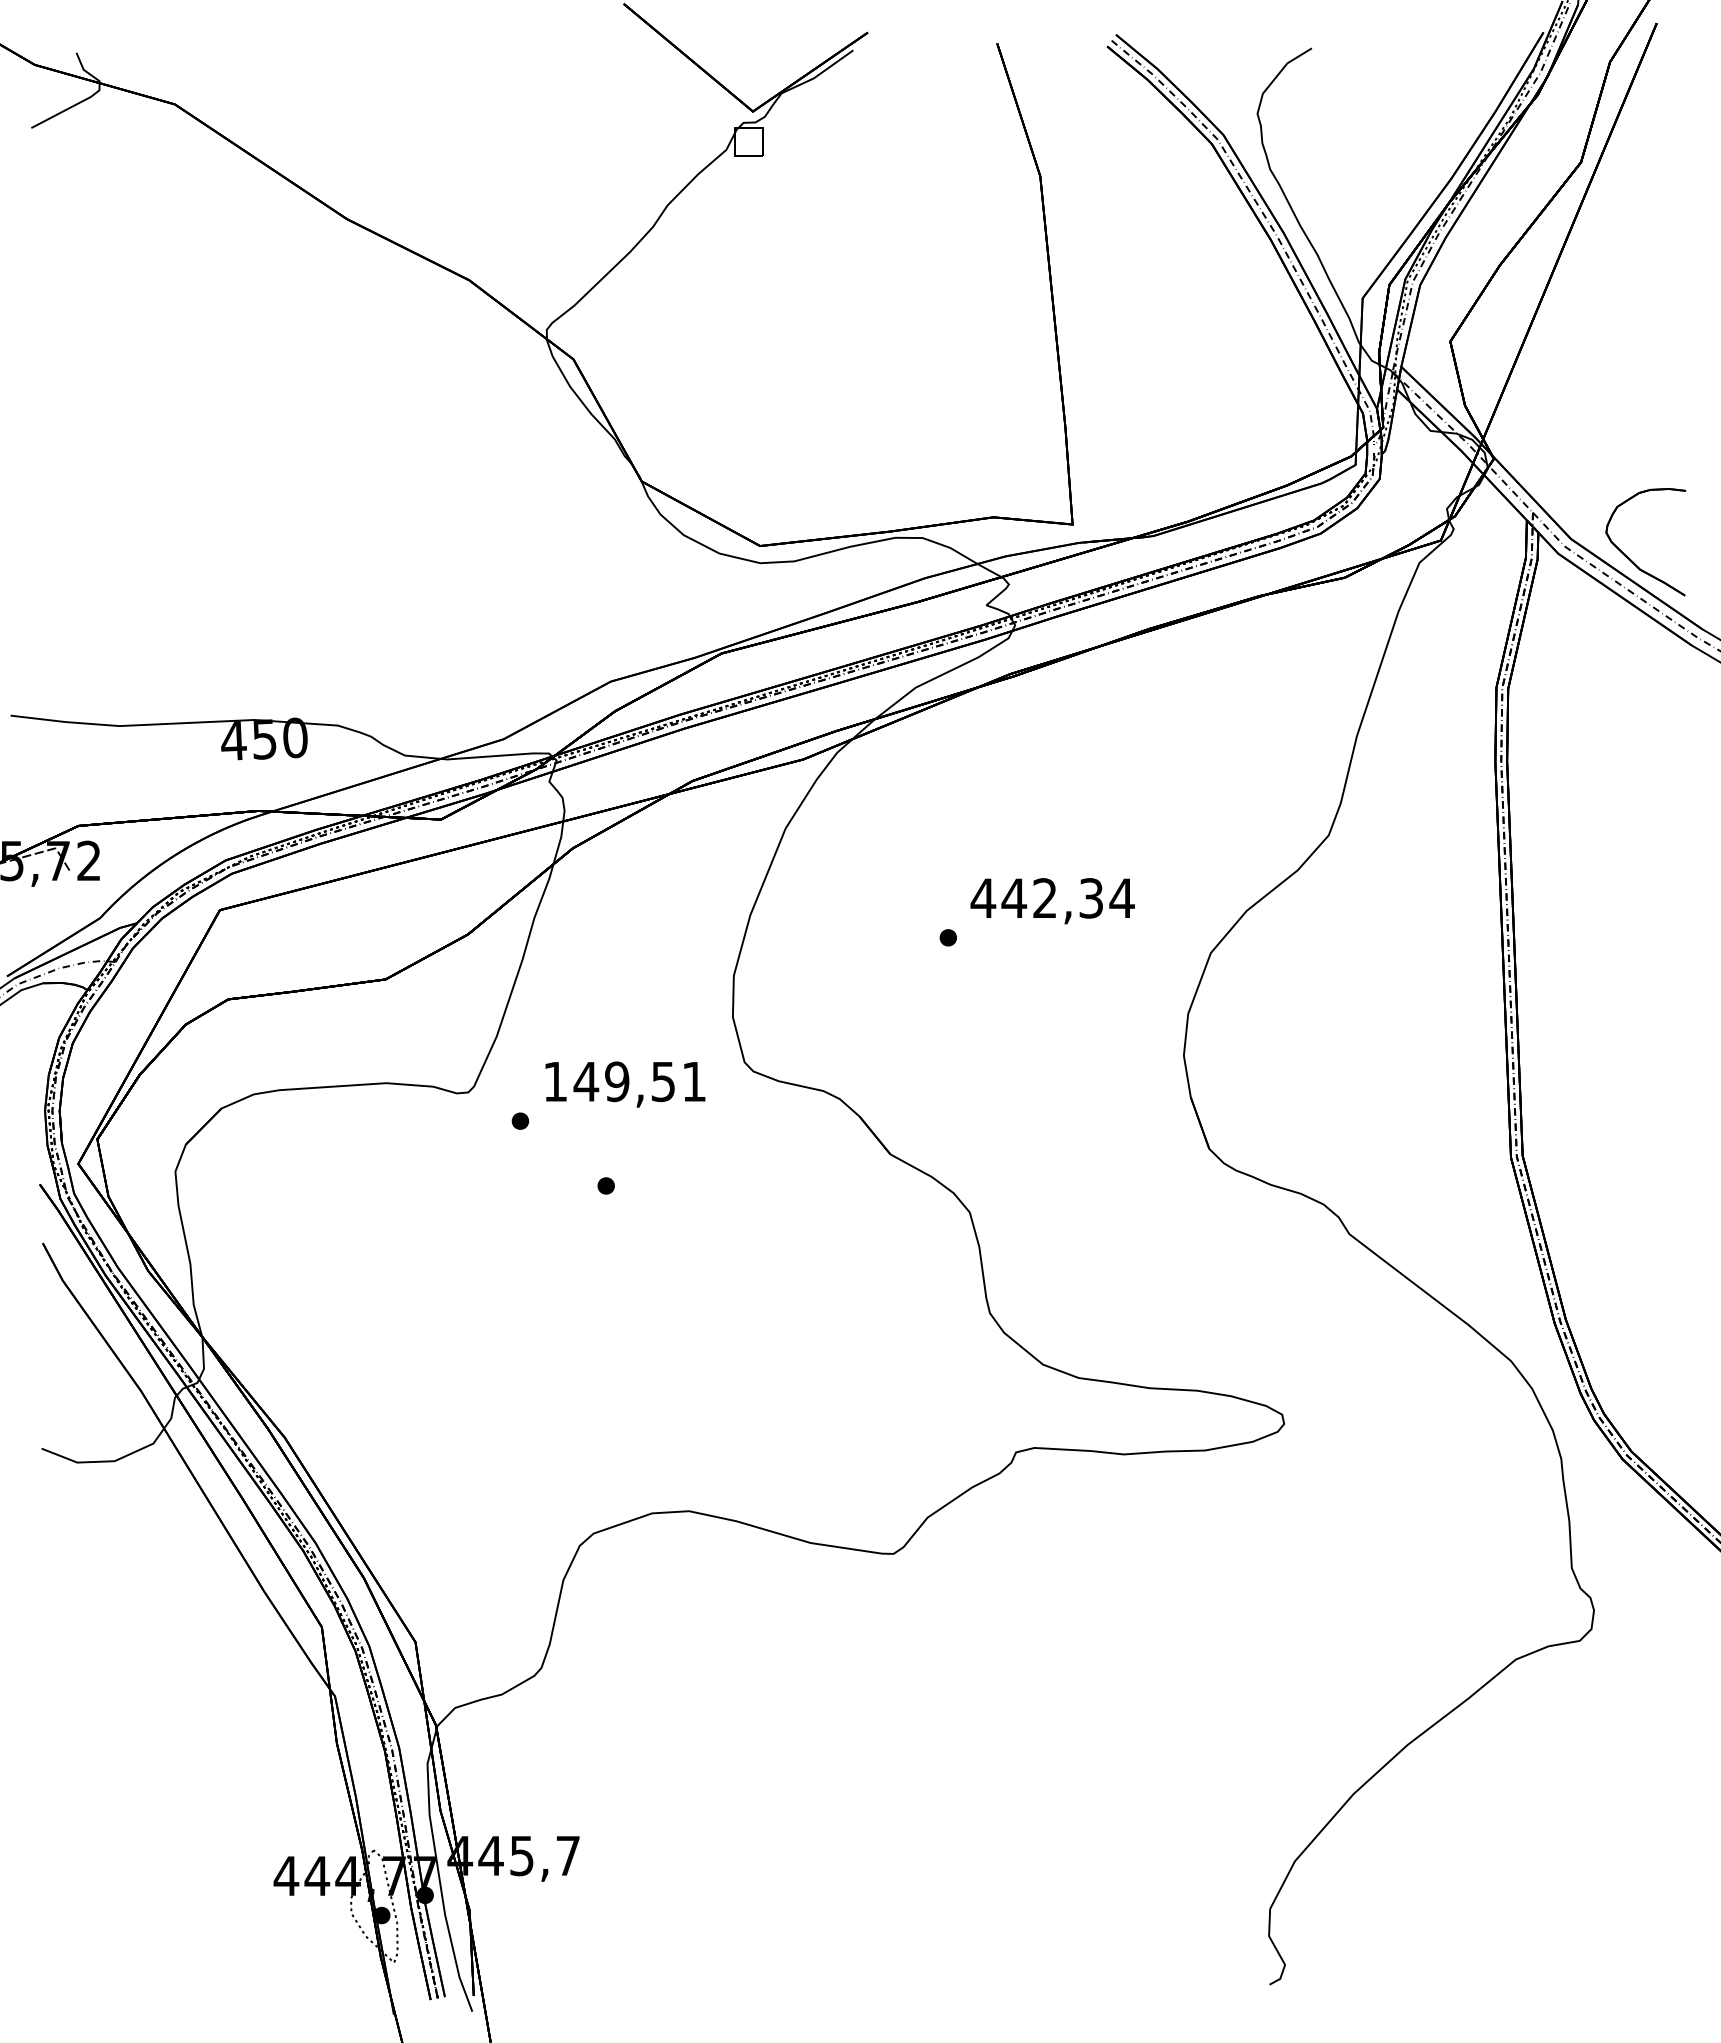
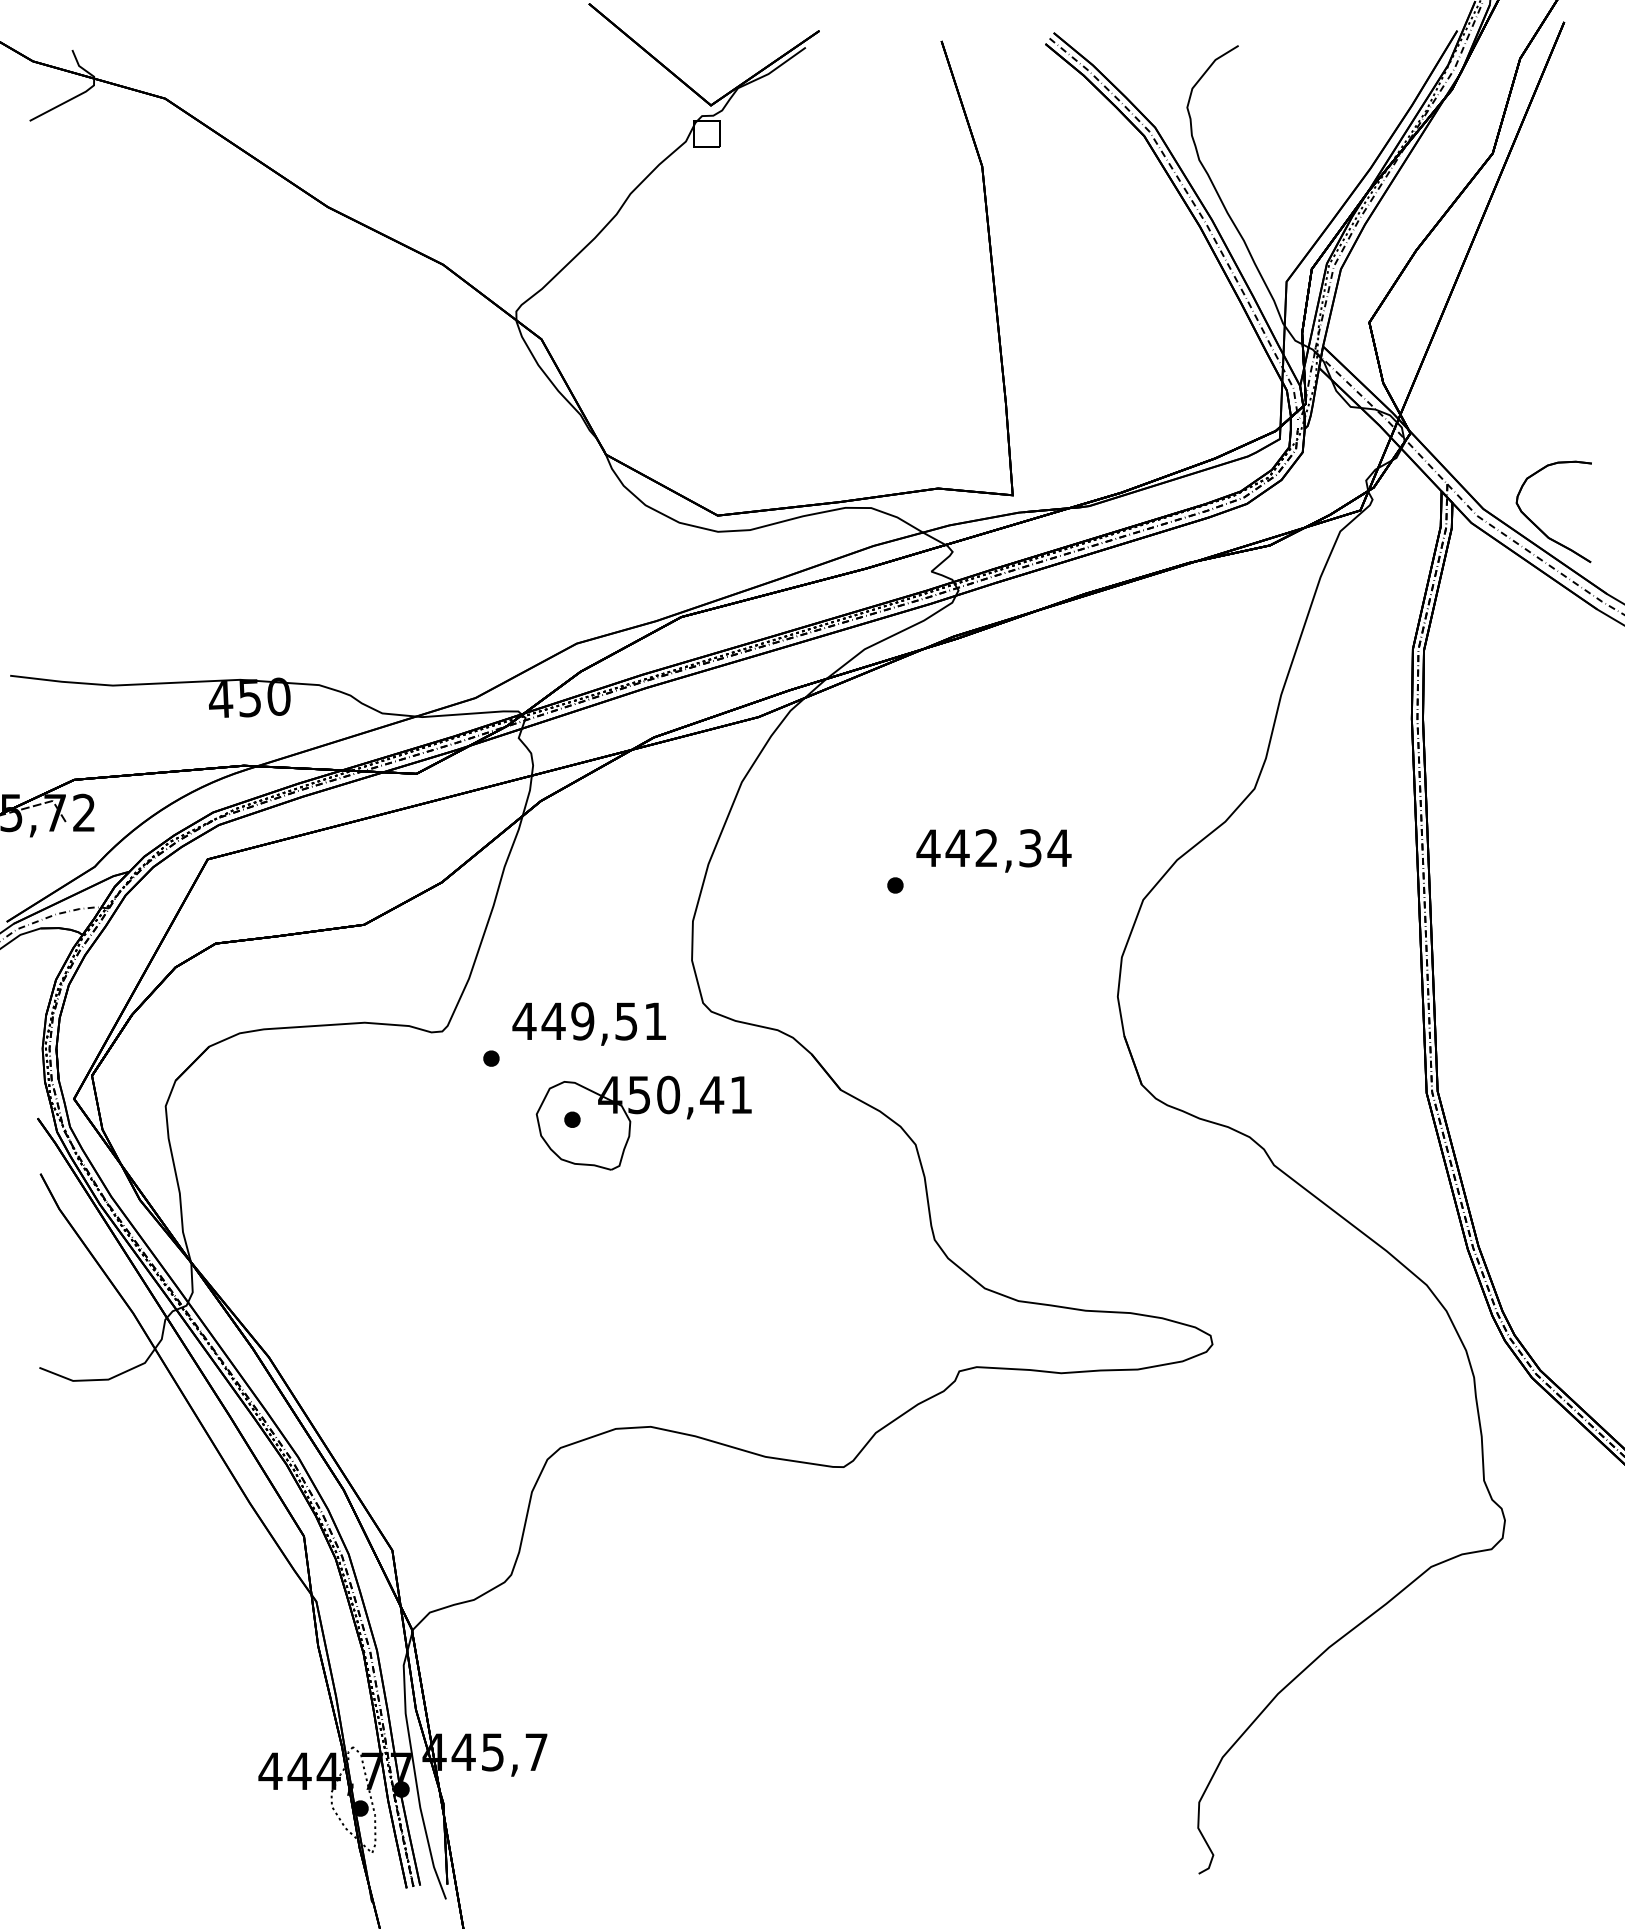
text: (555, 1081) -> (524, 1021), 149,51 -> 449,51
part: (680, 1179) -> (642, 1113), added

